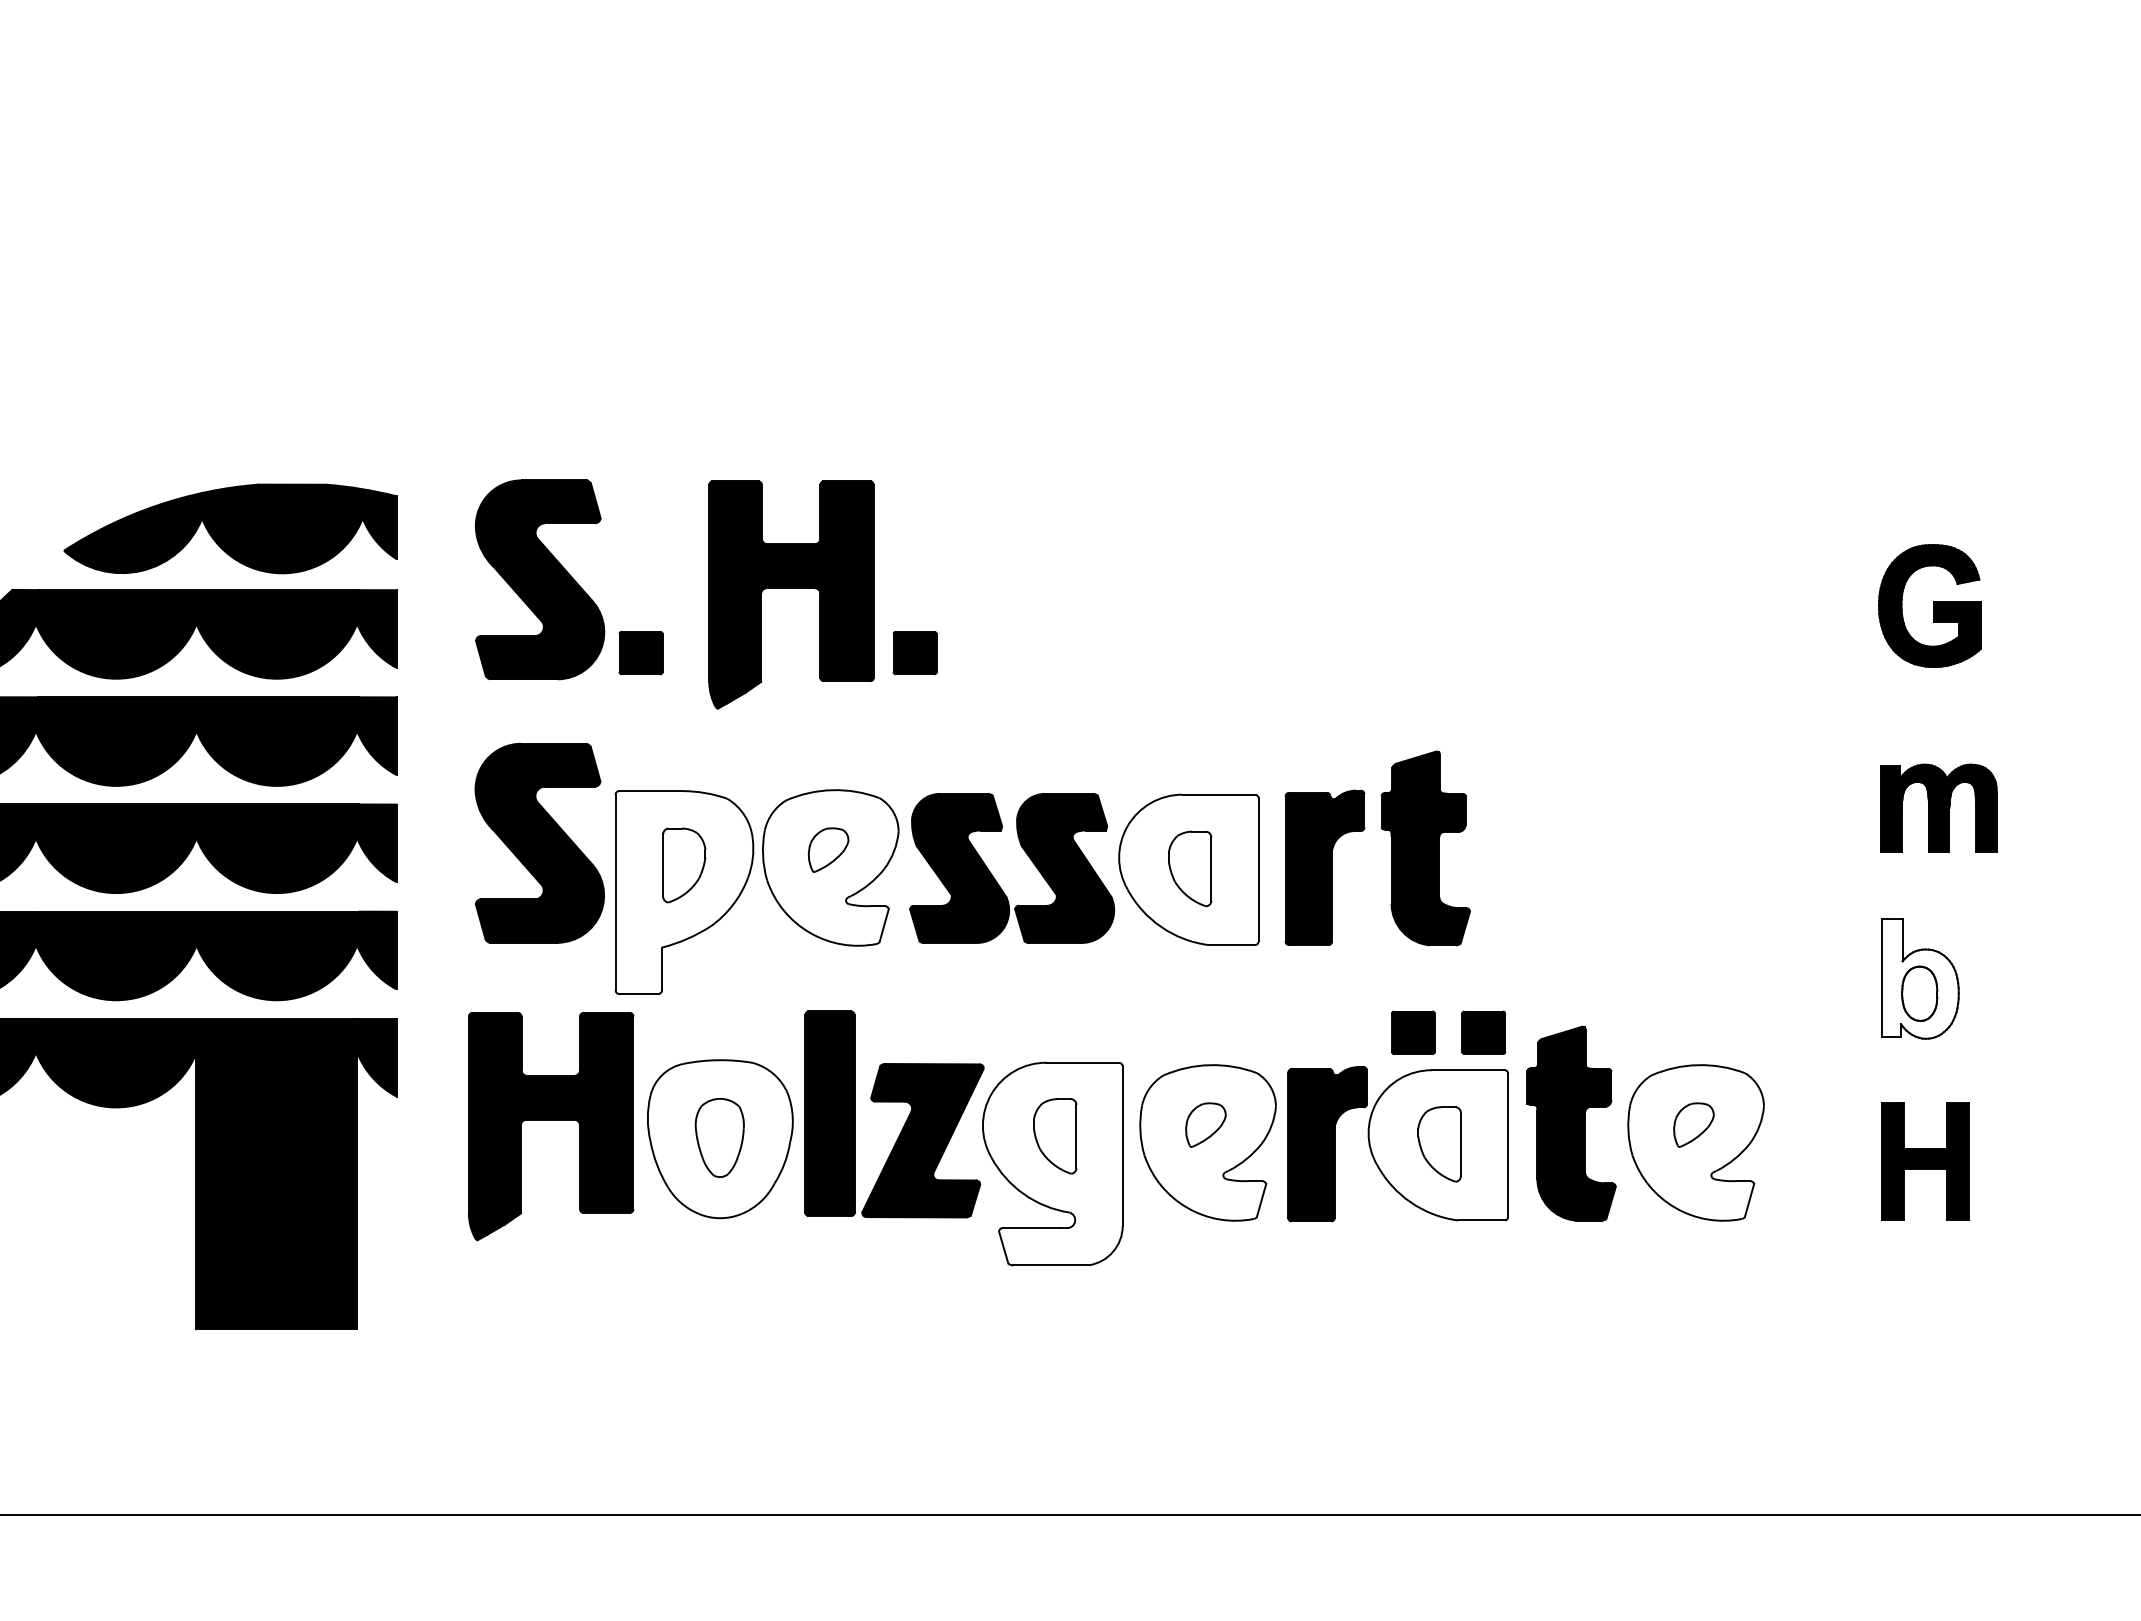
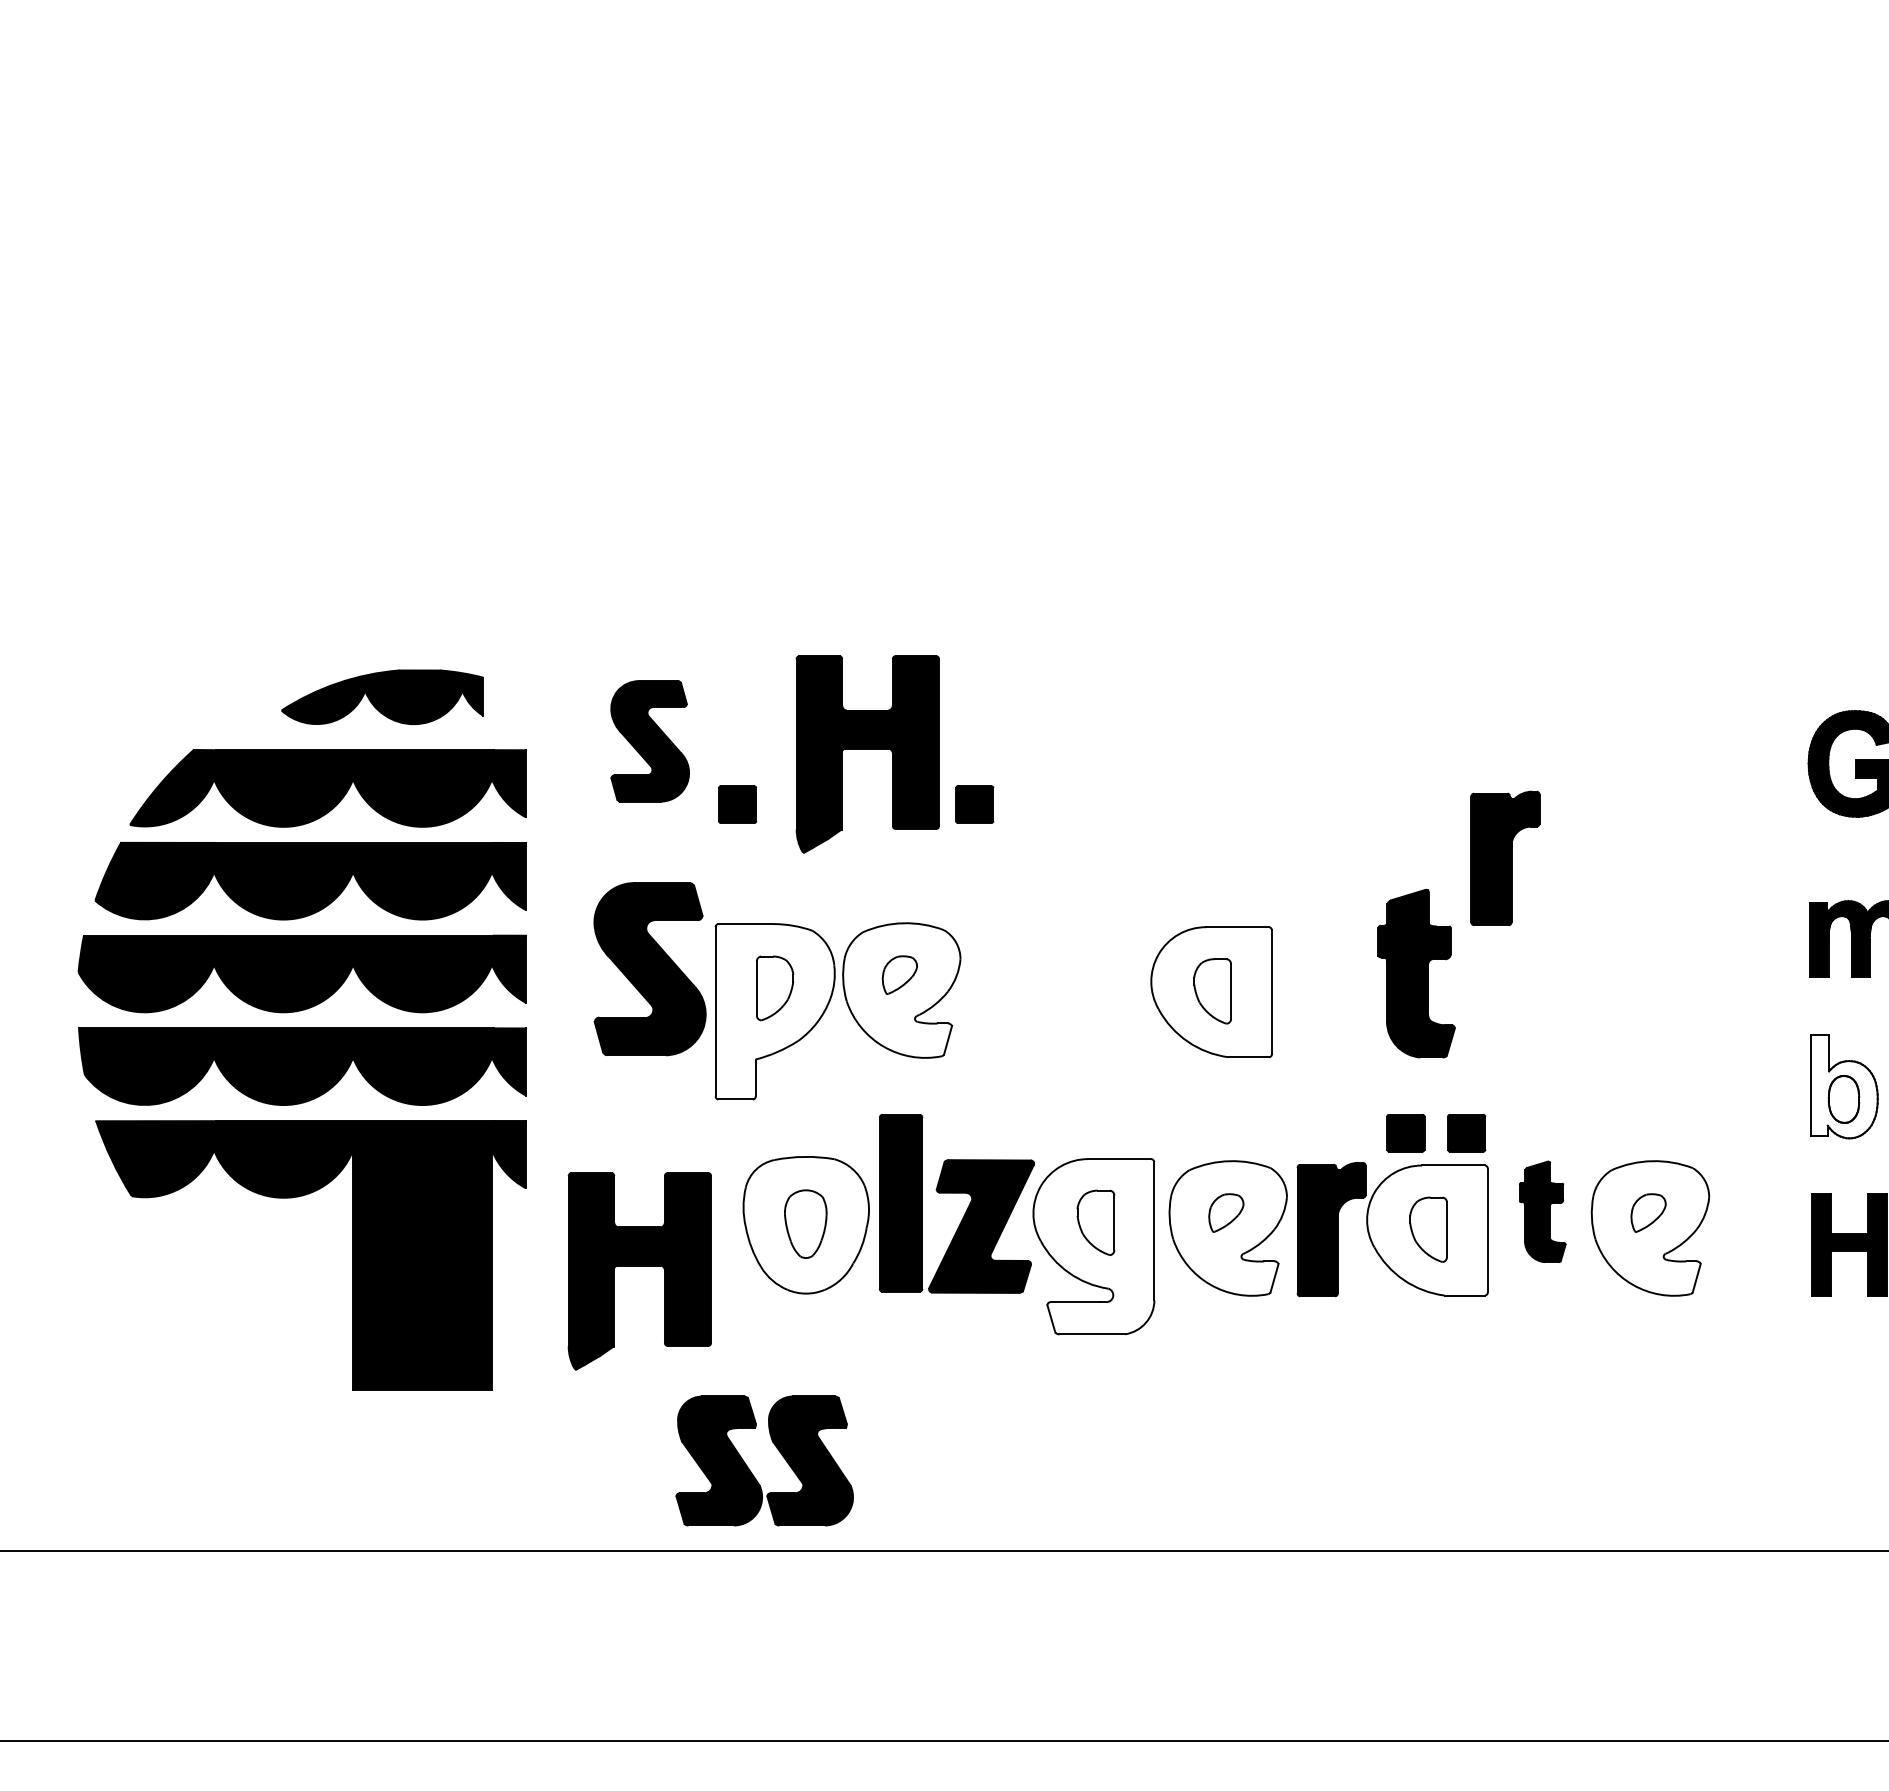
part: (230, 529) -> (382, 697), size x0.7
part: (539, 580) -> (649, 741), size x0.7
part: (1025, 854) -> (776, 1448), moved
part: (1325, 866) -> (1505, 857), moved
part: (1571, 1123) -> (1542, 1211), size x0.6
part: (550, 1126) -> (639, 1271), moved

